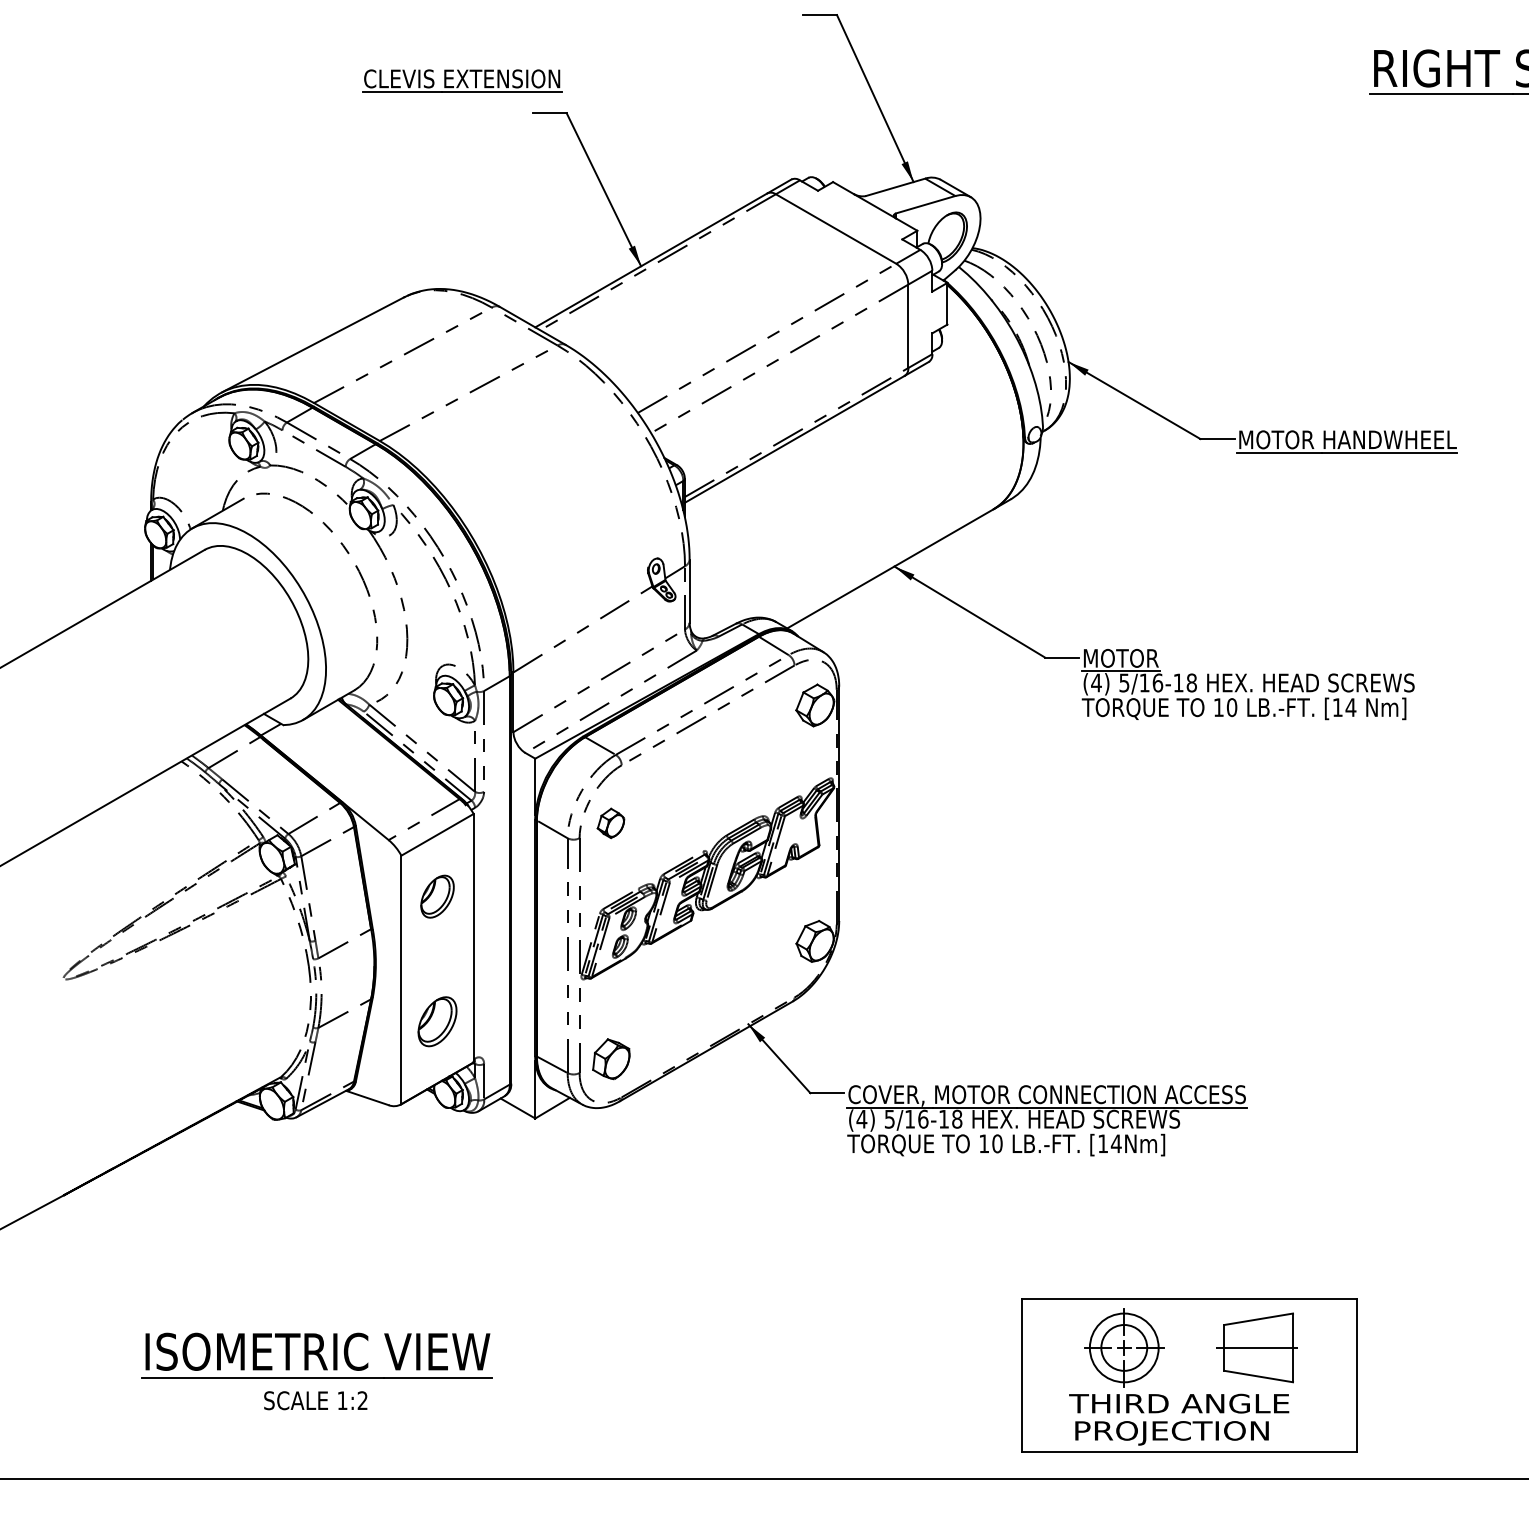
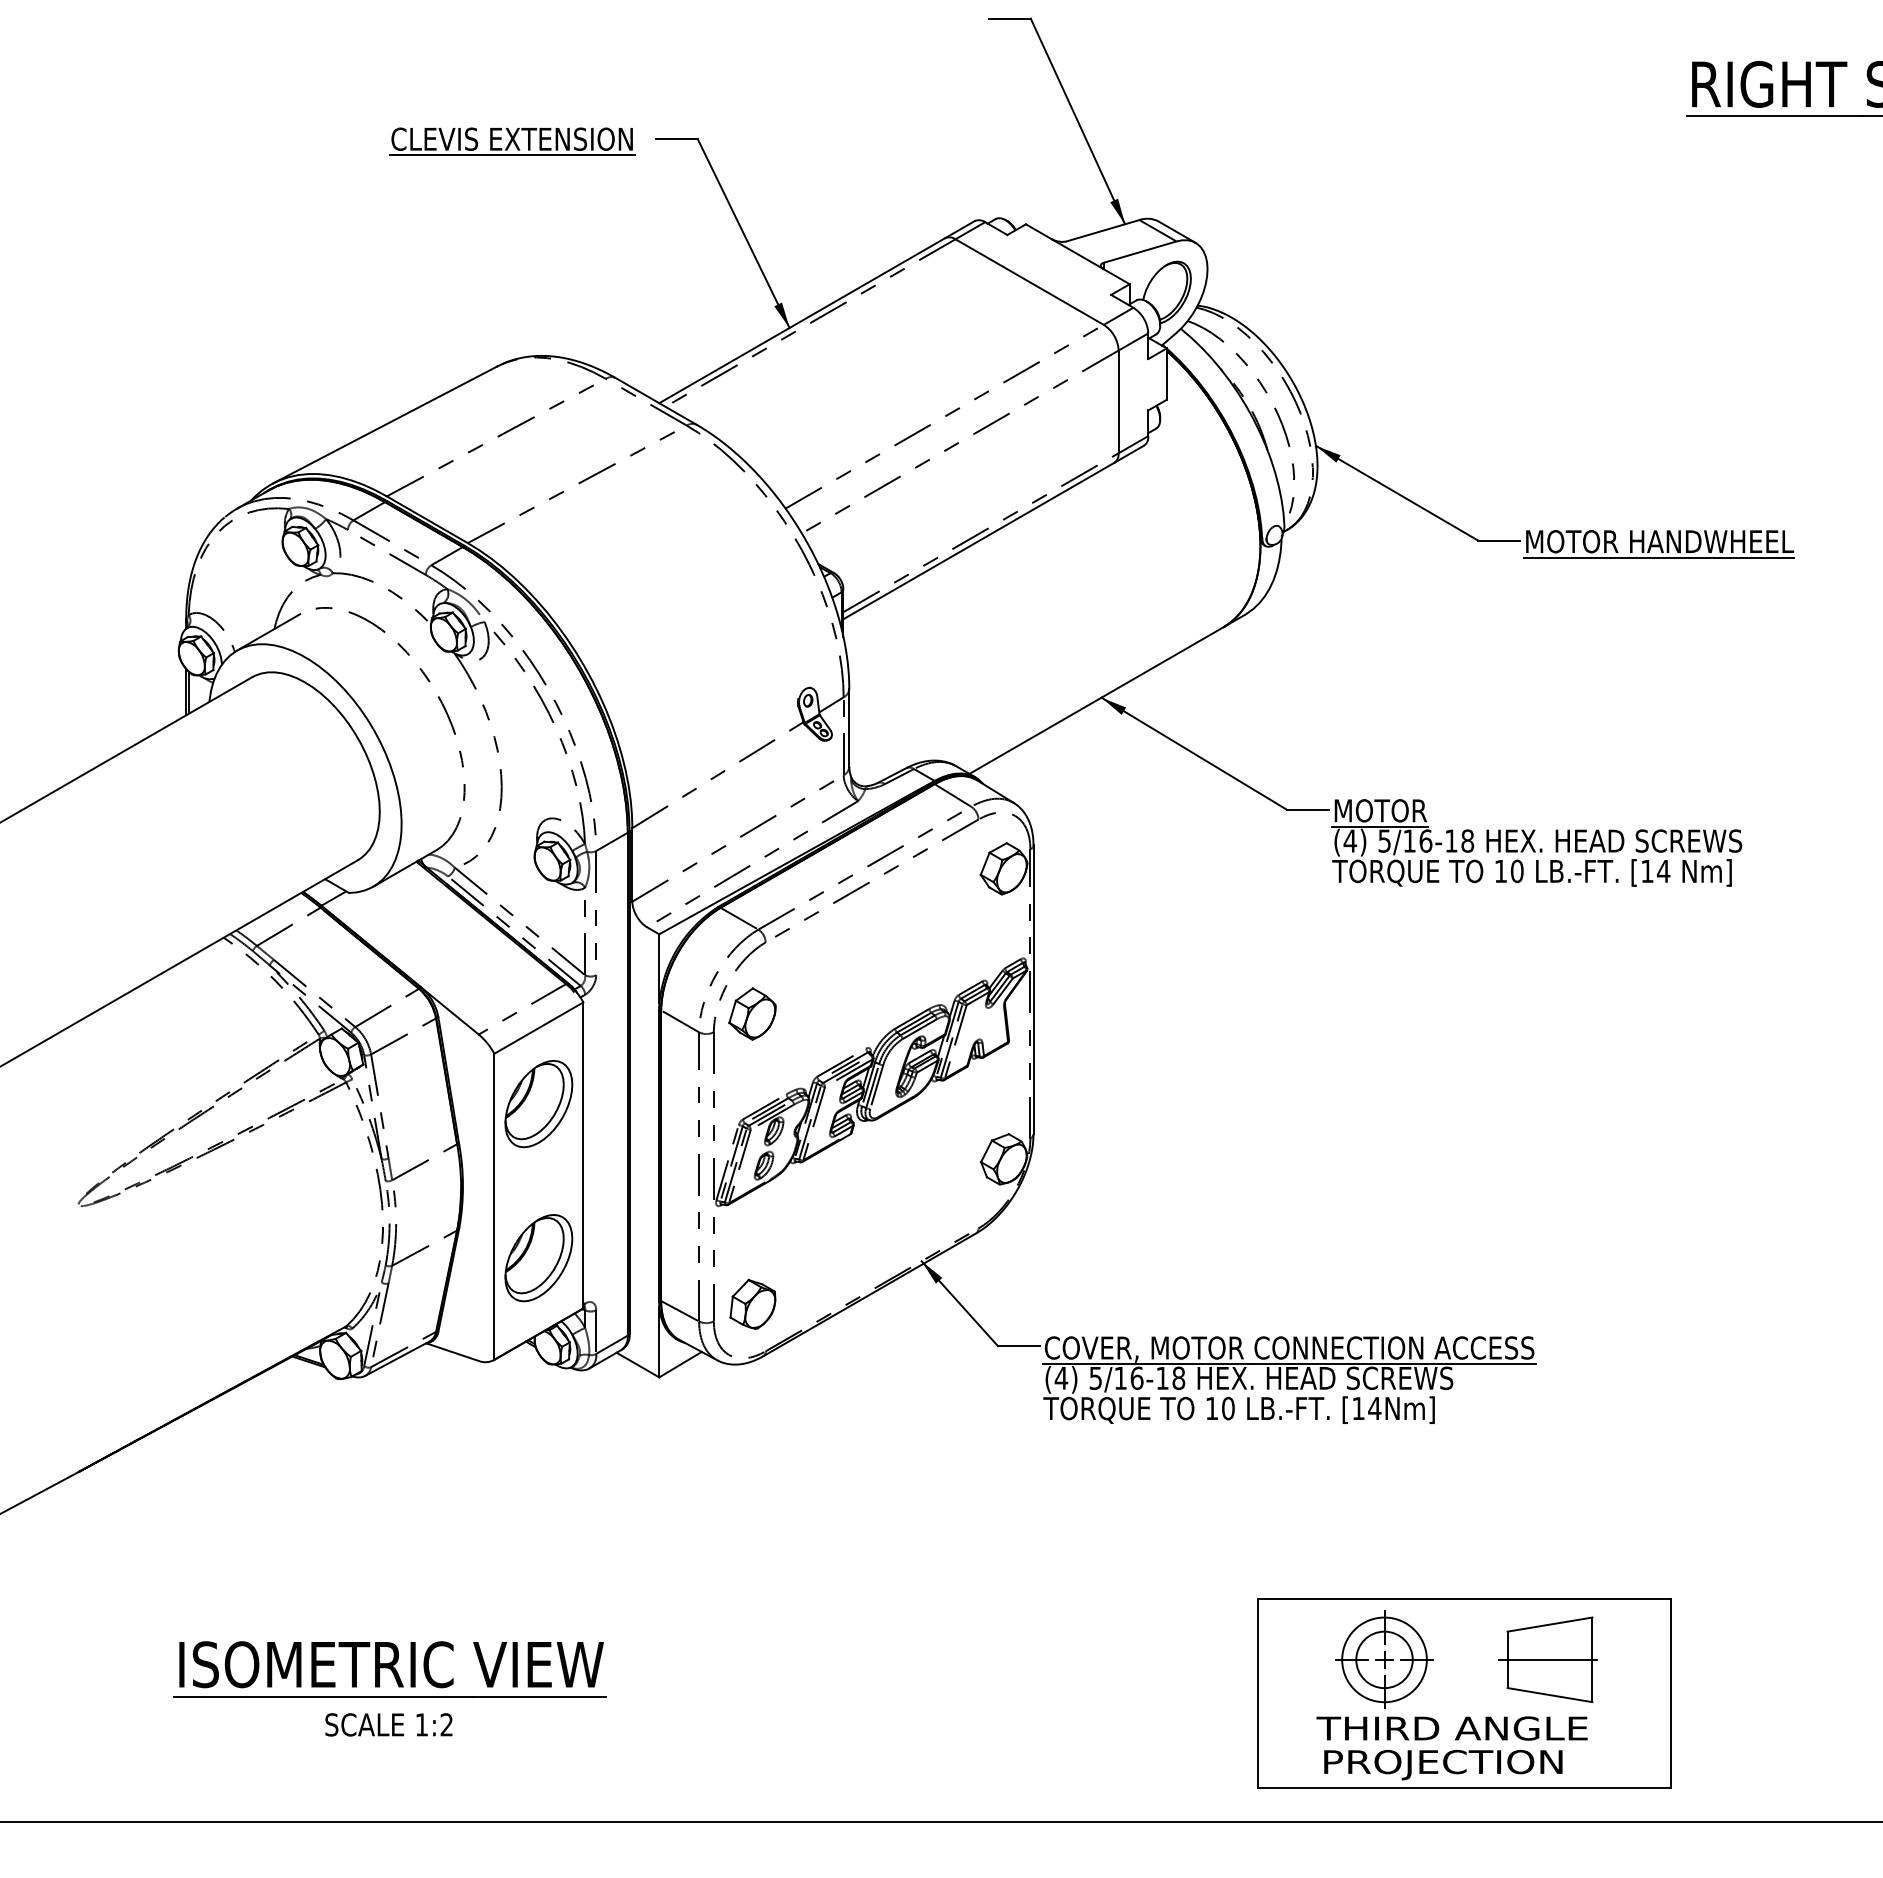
part: (462, 80) -> (512, 141), moved
part: (611, 823) -> (752, 1013), size x1.43
part: (437, 896) -> (538, 1104), size x1.67
part: (437, 1021) -> (538, 1258), size x1.43

